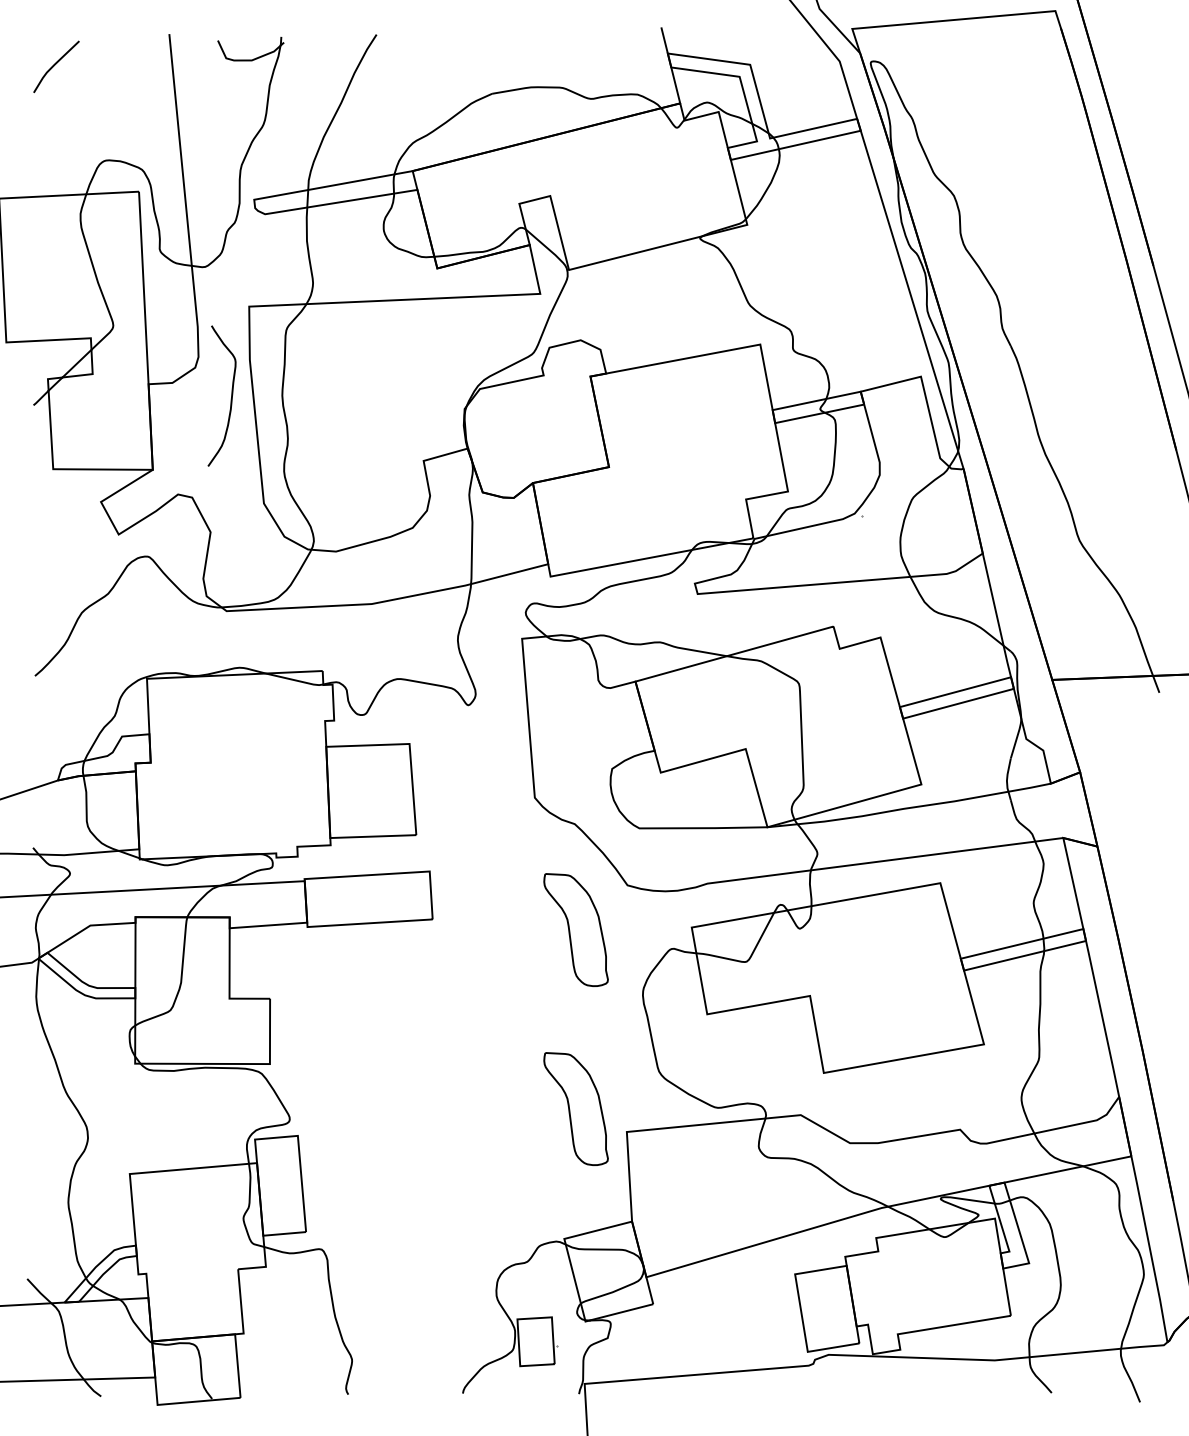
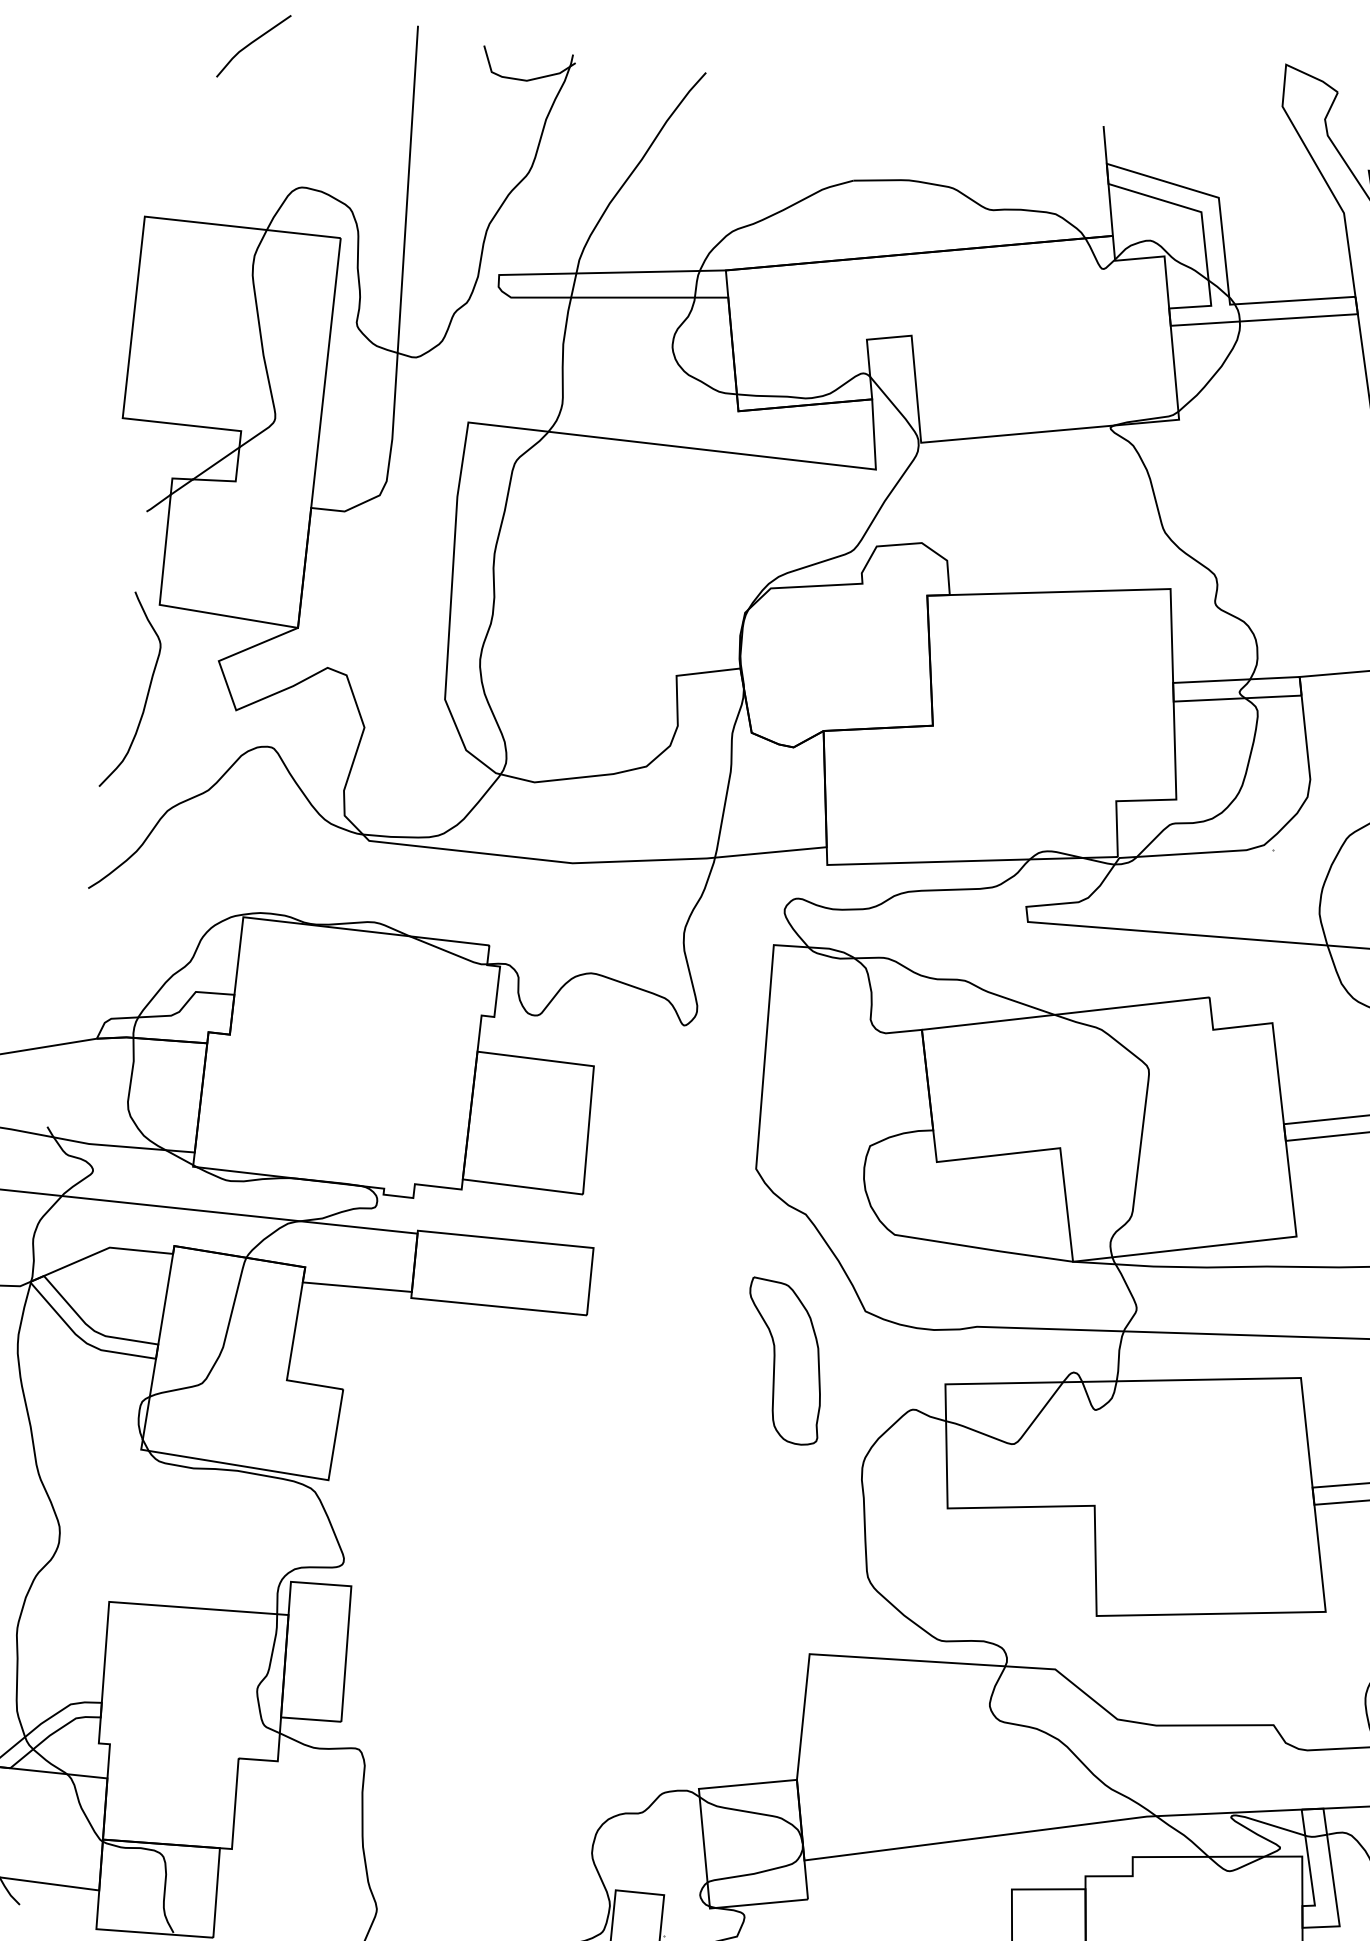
curve: (230, 399) -> (145, 698), moved
part: (575, 1108) -> (743, 1610), removed

